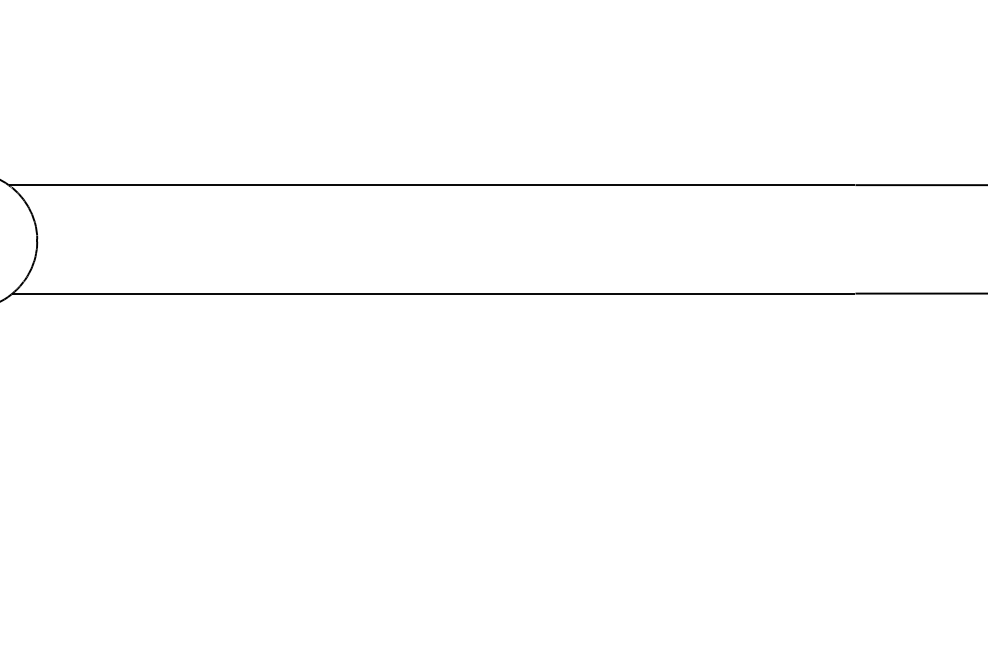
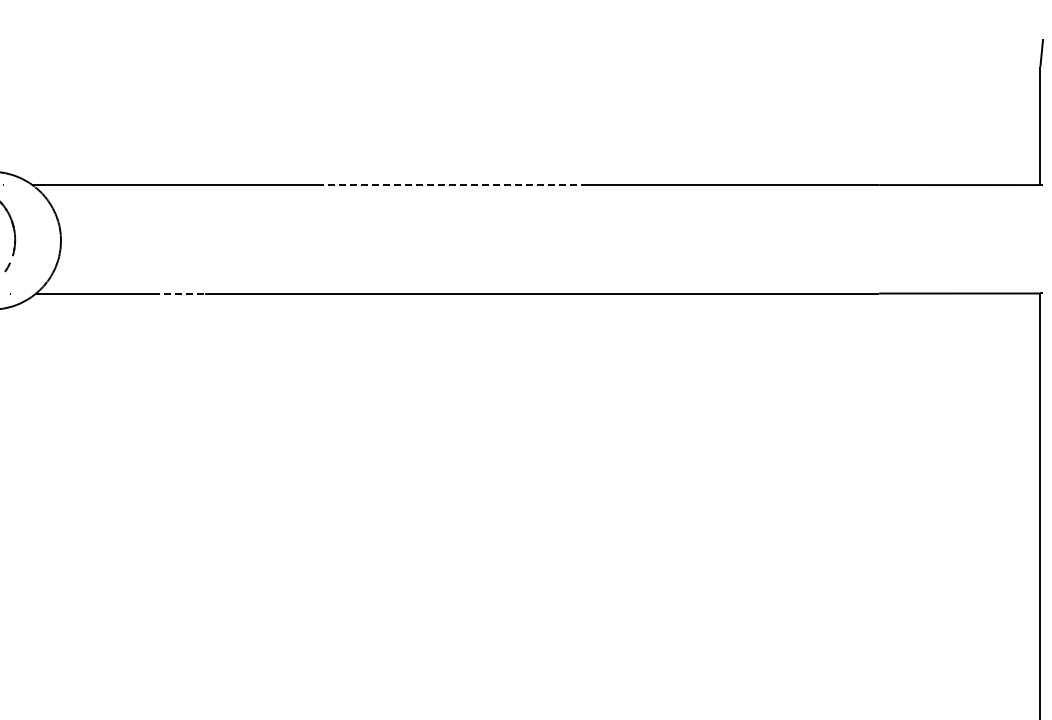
line: (425, 185) -> (449, 185), solid -> dashed
line: (154, 293) -> (178, 293), solid -> dashed

